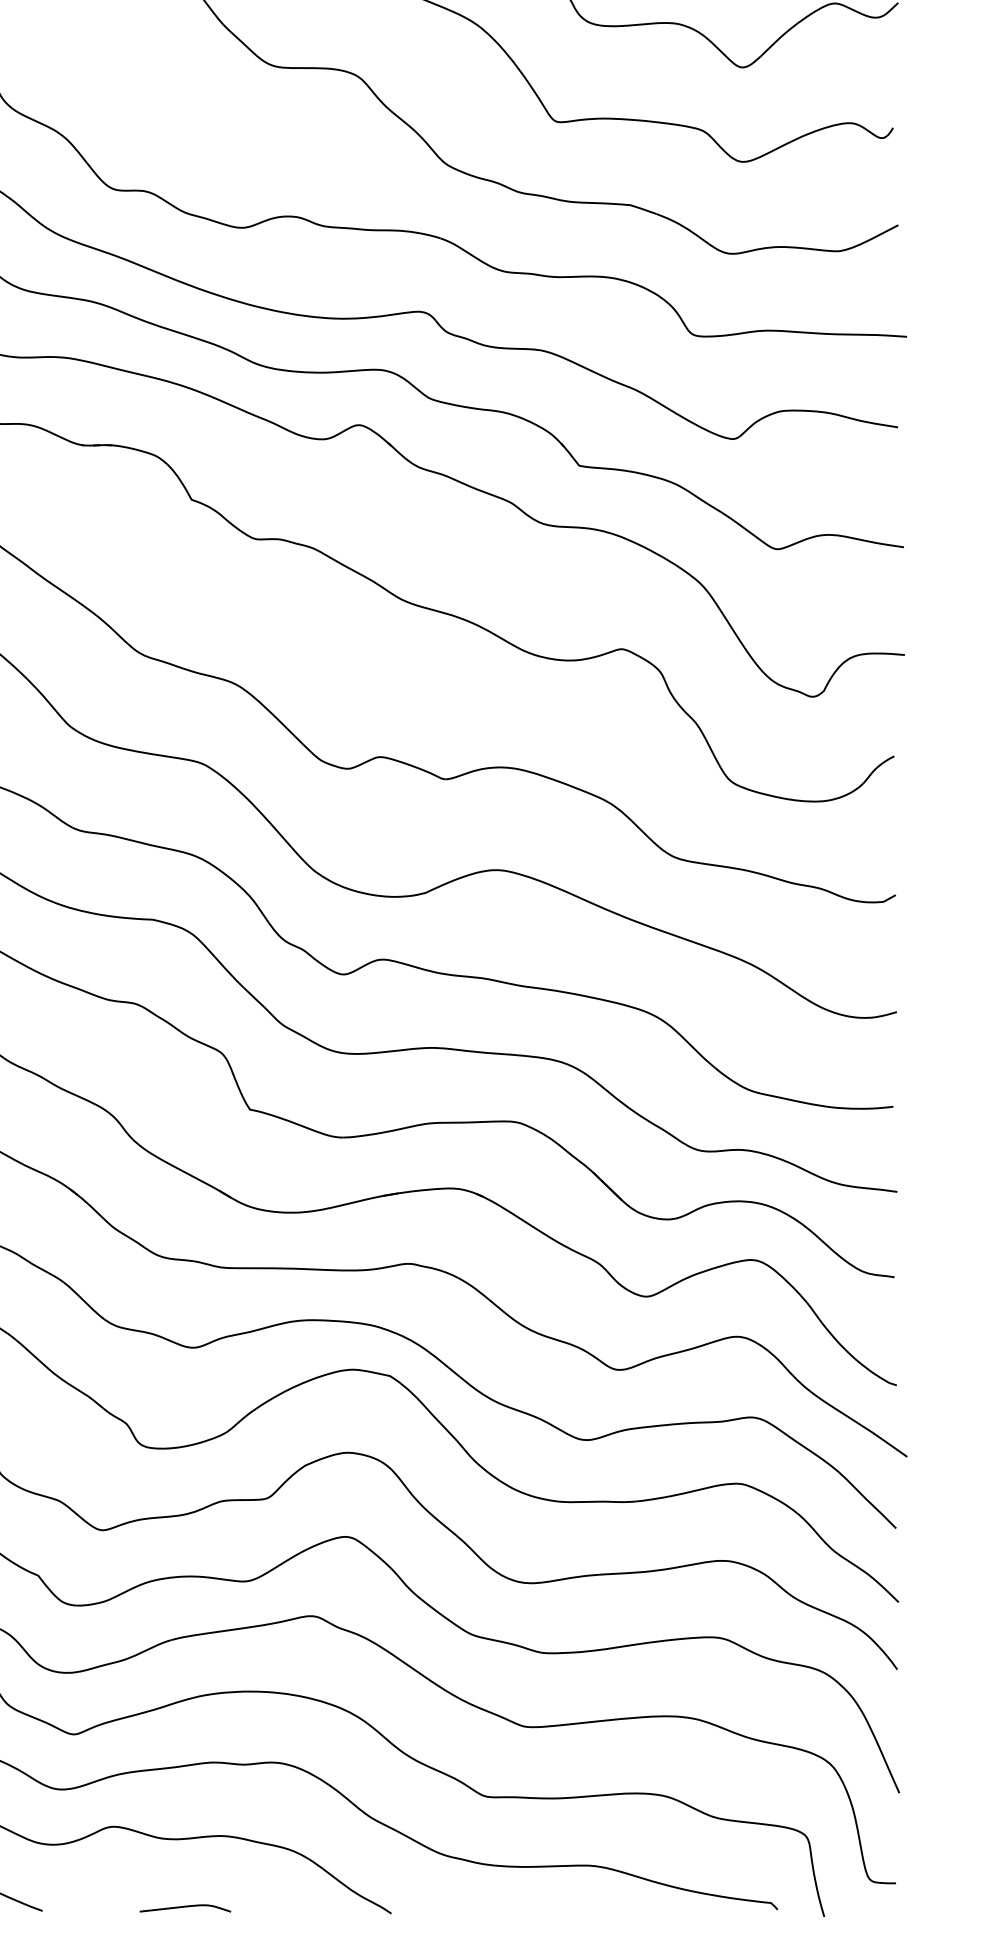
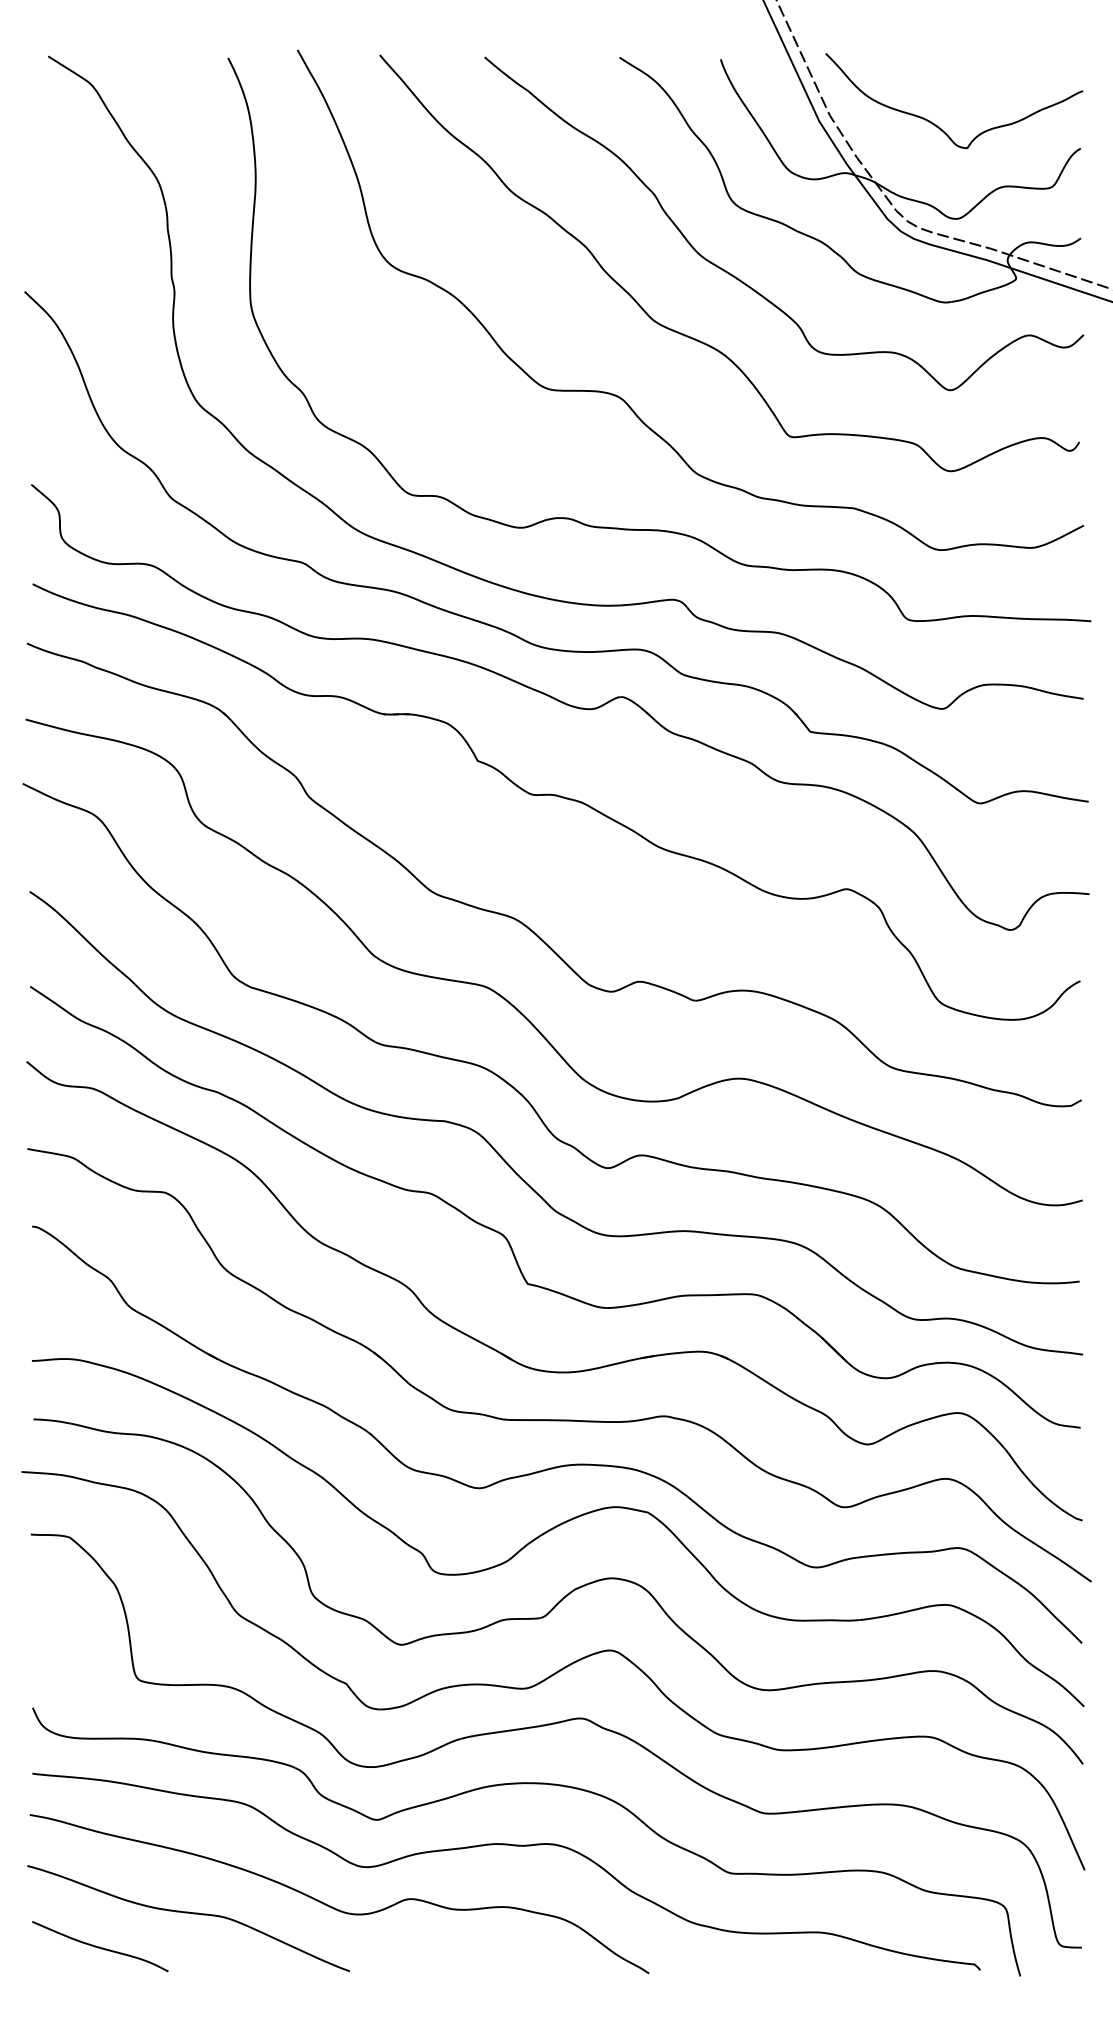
curve: (185, 1907) -> (472, 1968), removed

